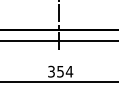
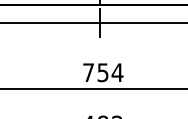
text: (51, 71) -> (88, 72), 354 -> 754

